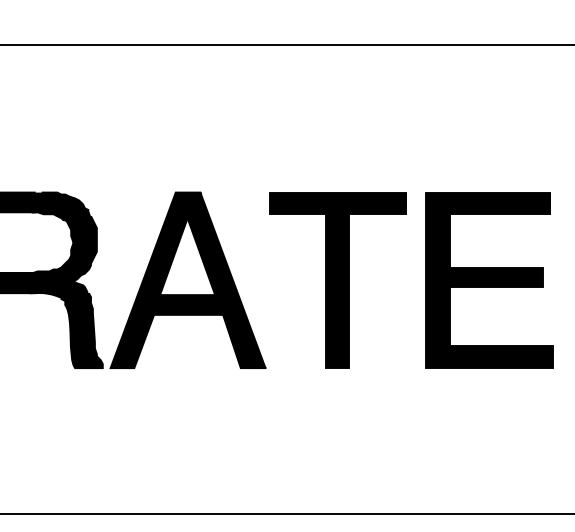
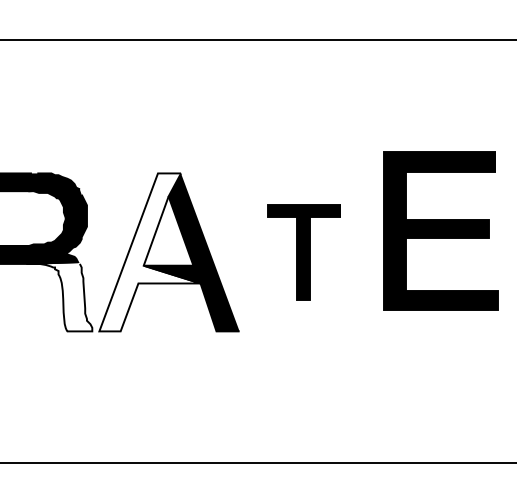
part: (337, 279) -> (303, 251), size x0.6
part: (488, 279) -> (440, 230), moved
fill: (166, 280) -> (149, 252), removed
fill: (66, 329) -> (59, 296), removed

